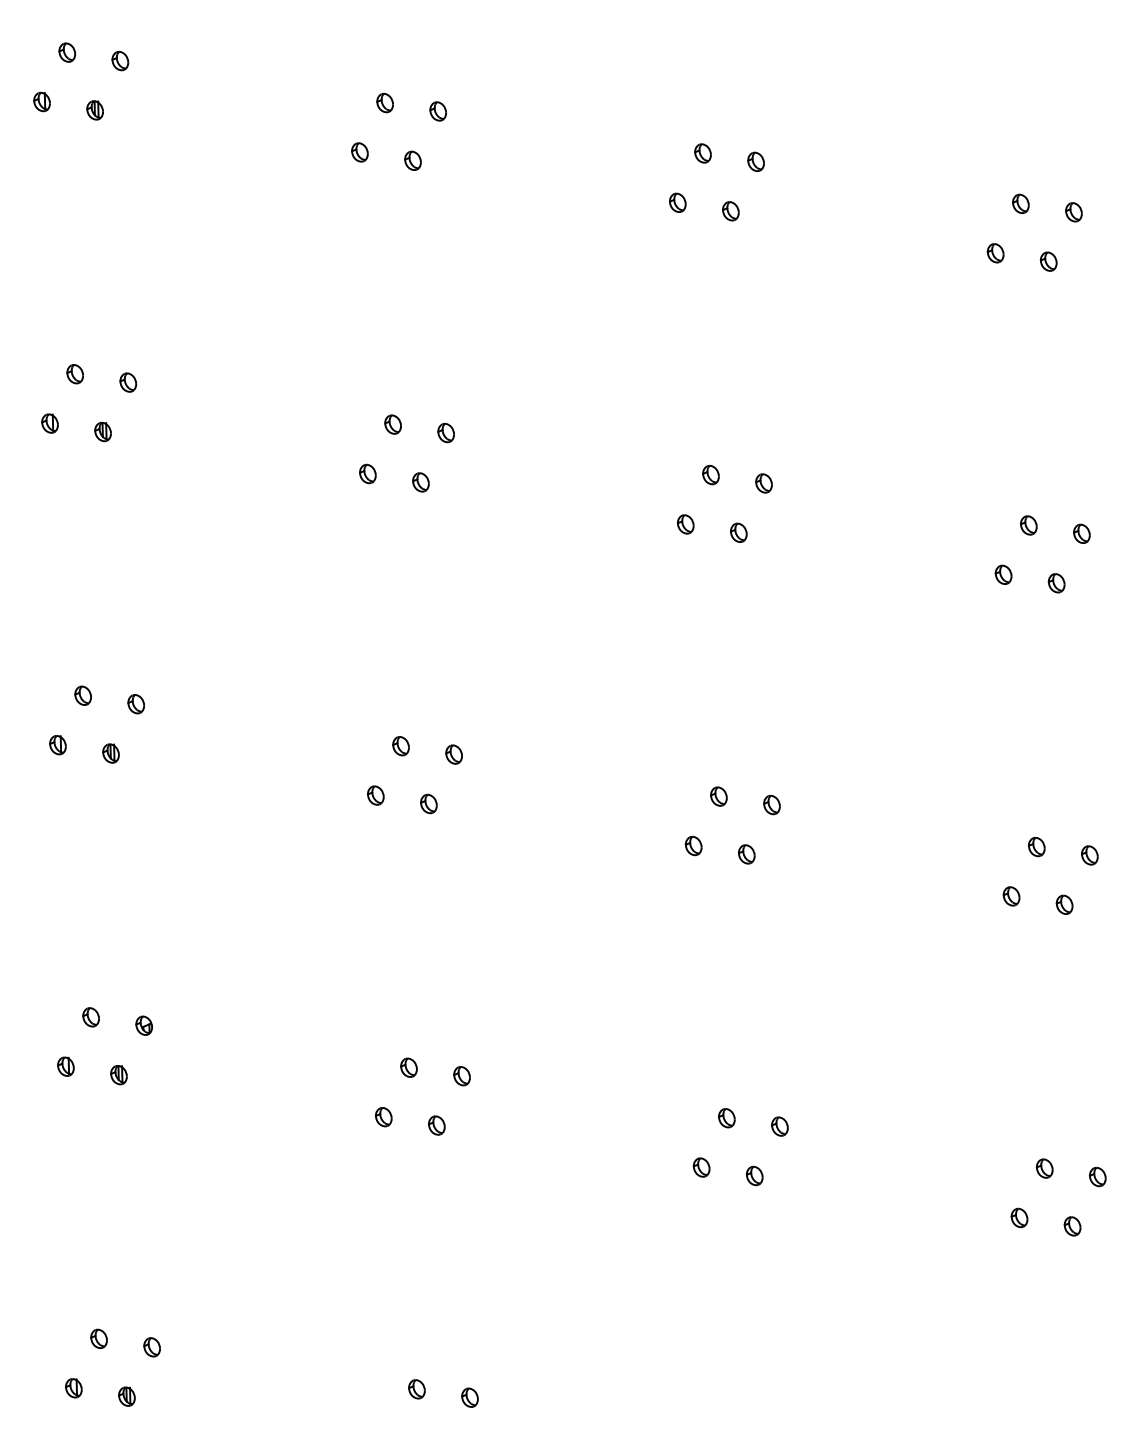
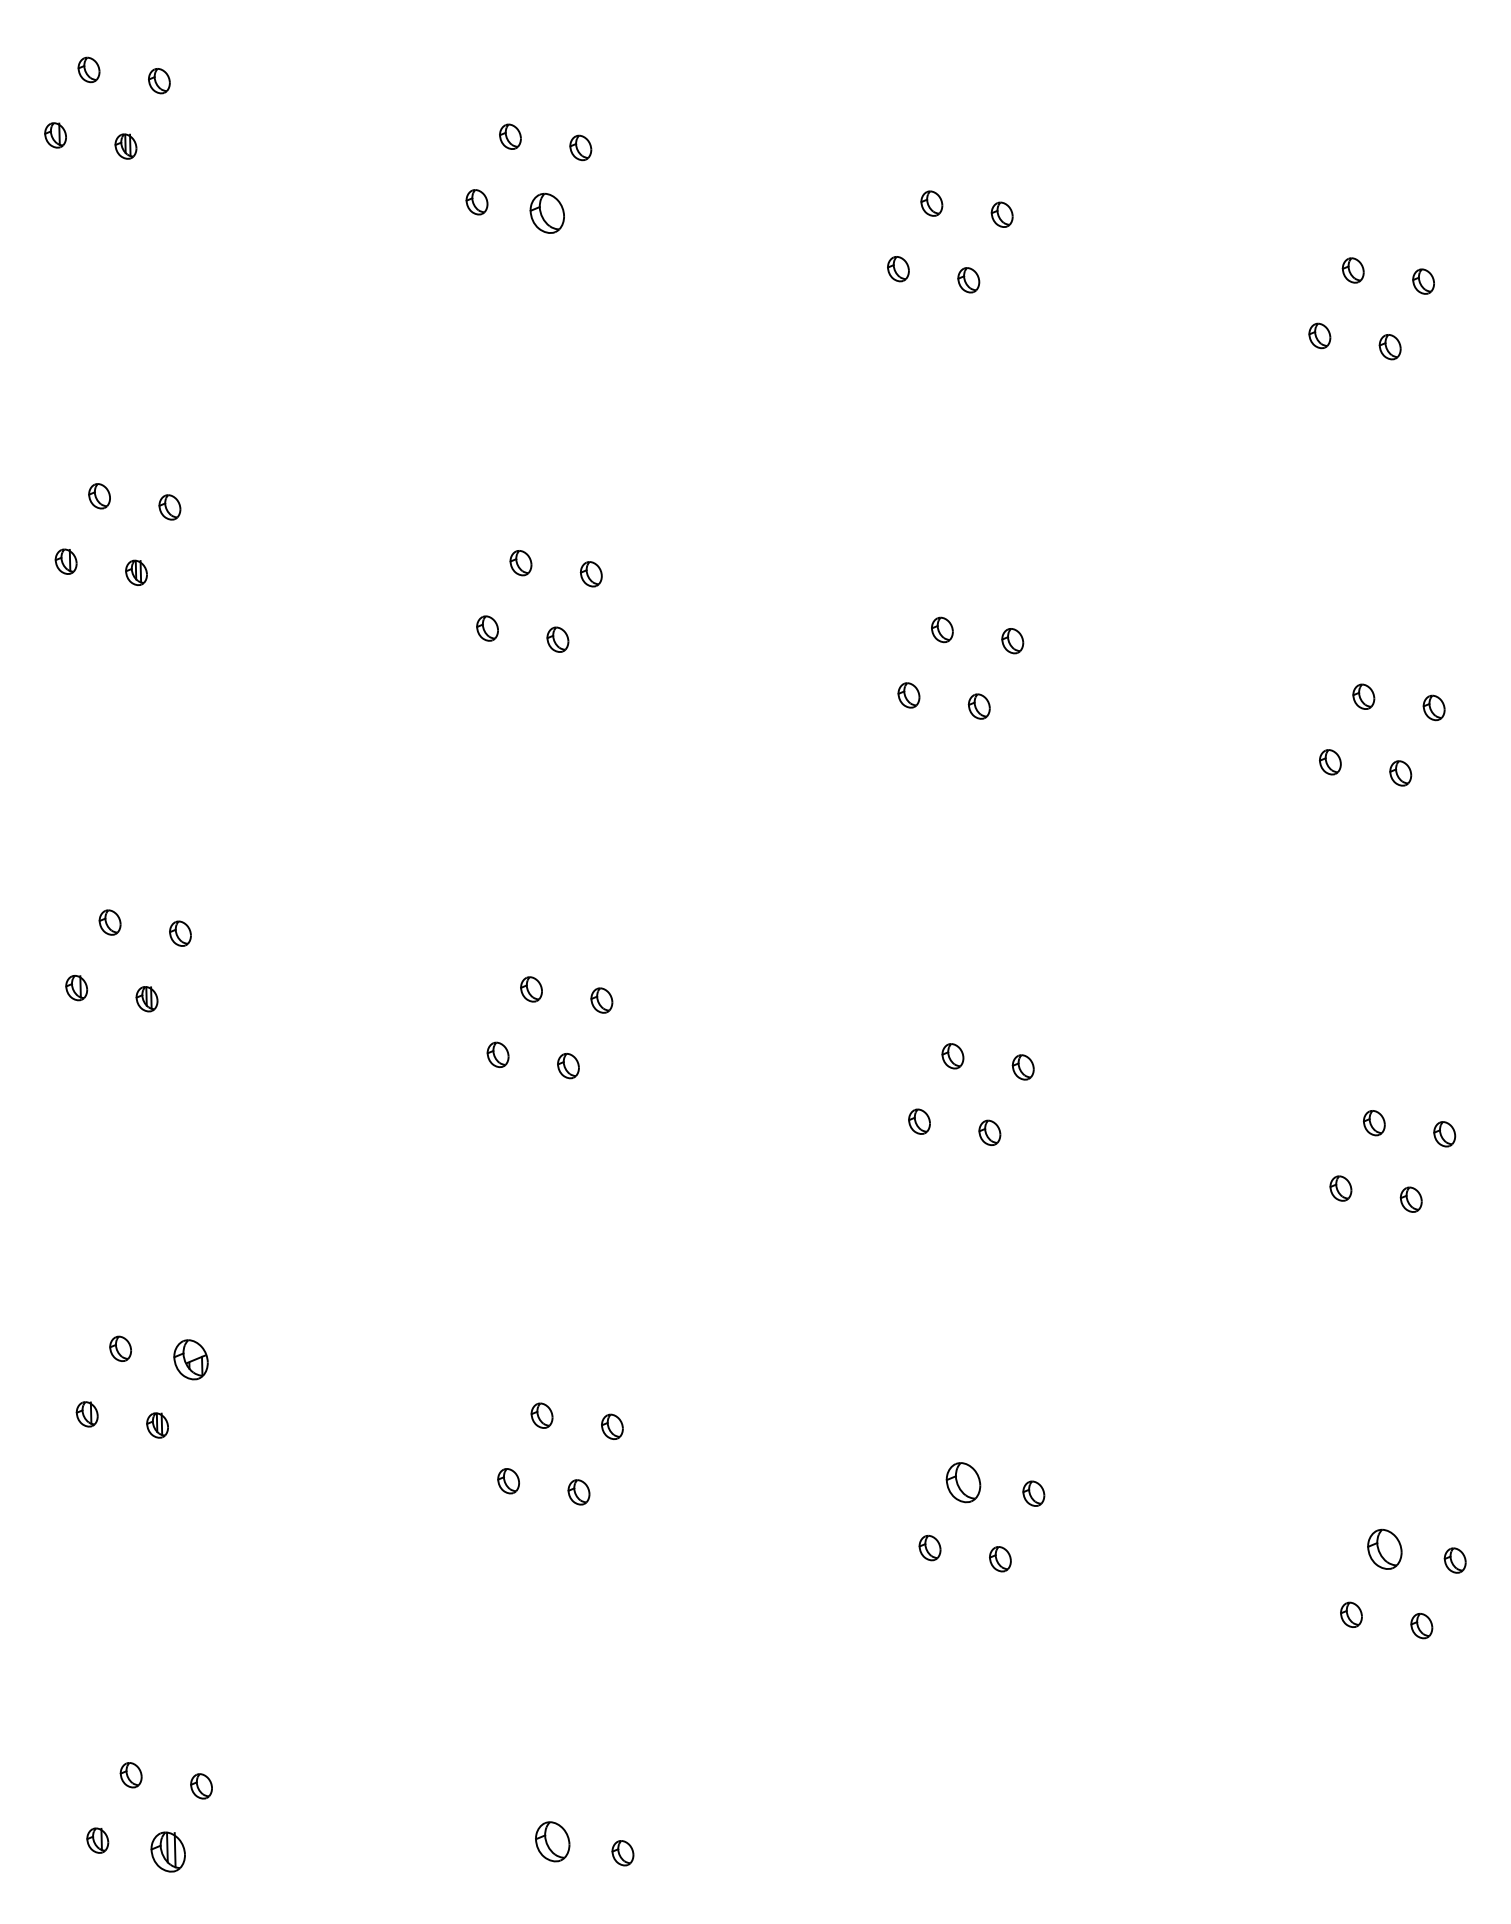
part: (413, 160) -> (547, 213), size x1.6
part: (143, 1026) -> (190, 1360), size x1.6
part: (726, 1118) -> (963, 1482), size x1.6
part: (1044, 1168) -> (1384, 1549), size x1.6
part: (416, 1389) -> (552, 1842), size x1.6
part: (126, 1396) -> (167, 1851), size x1.6

